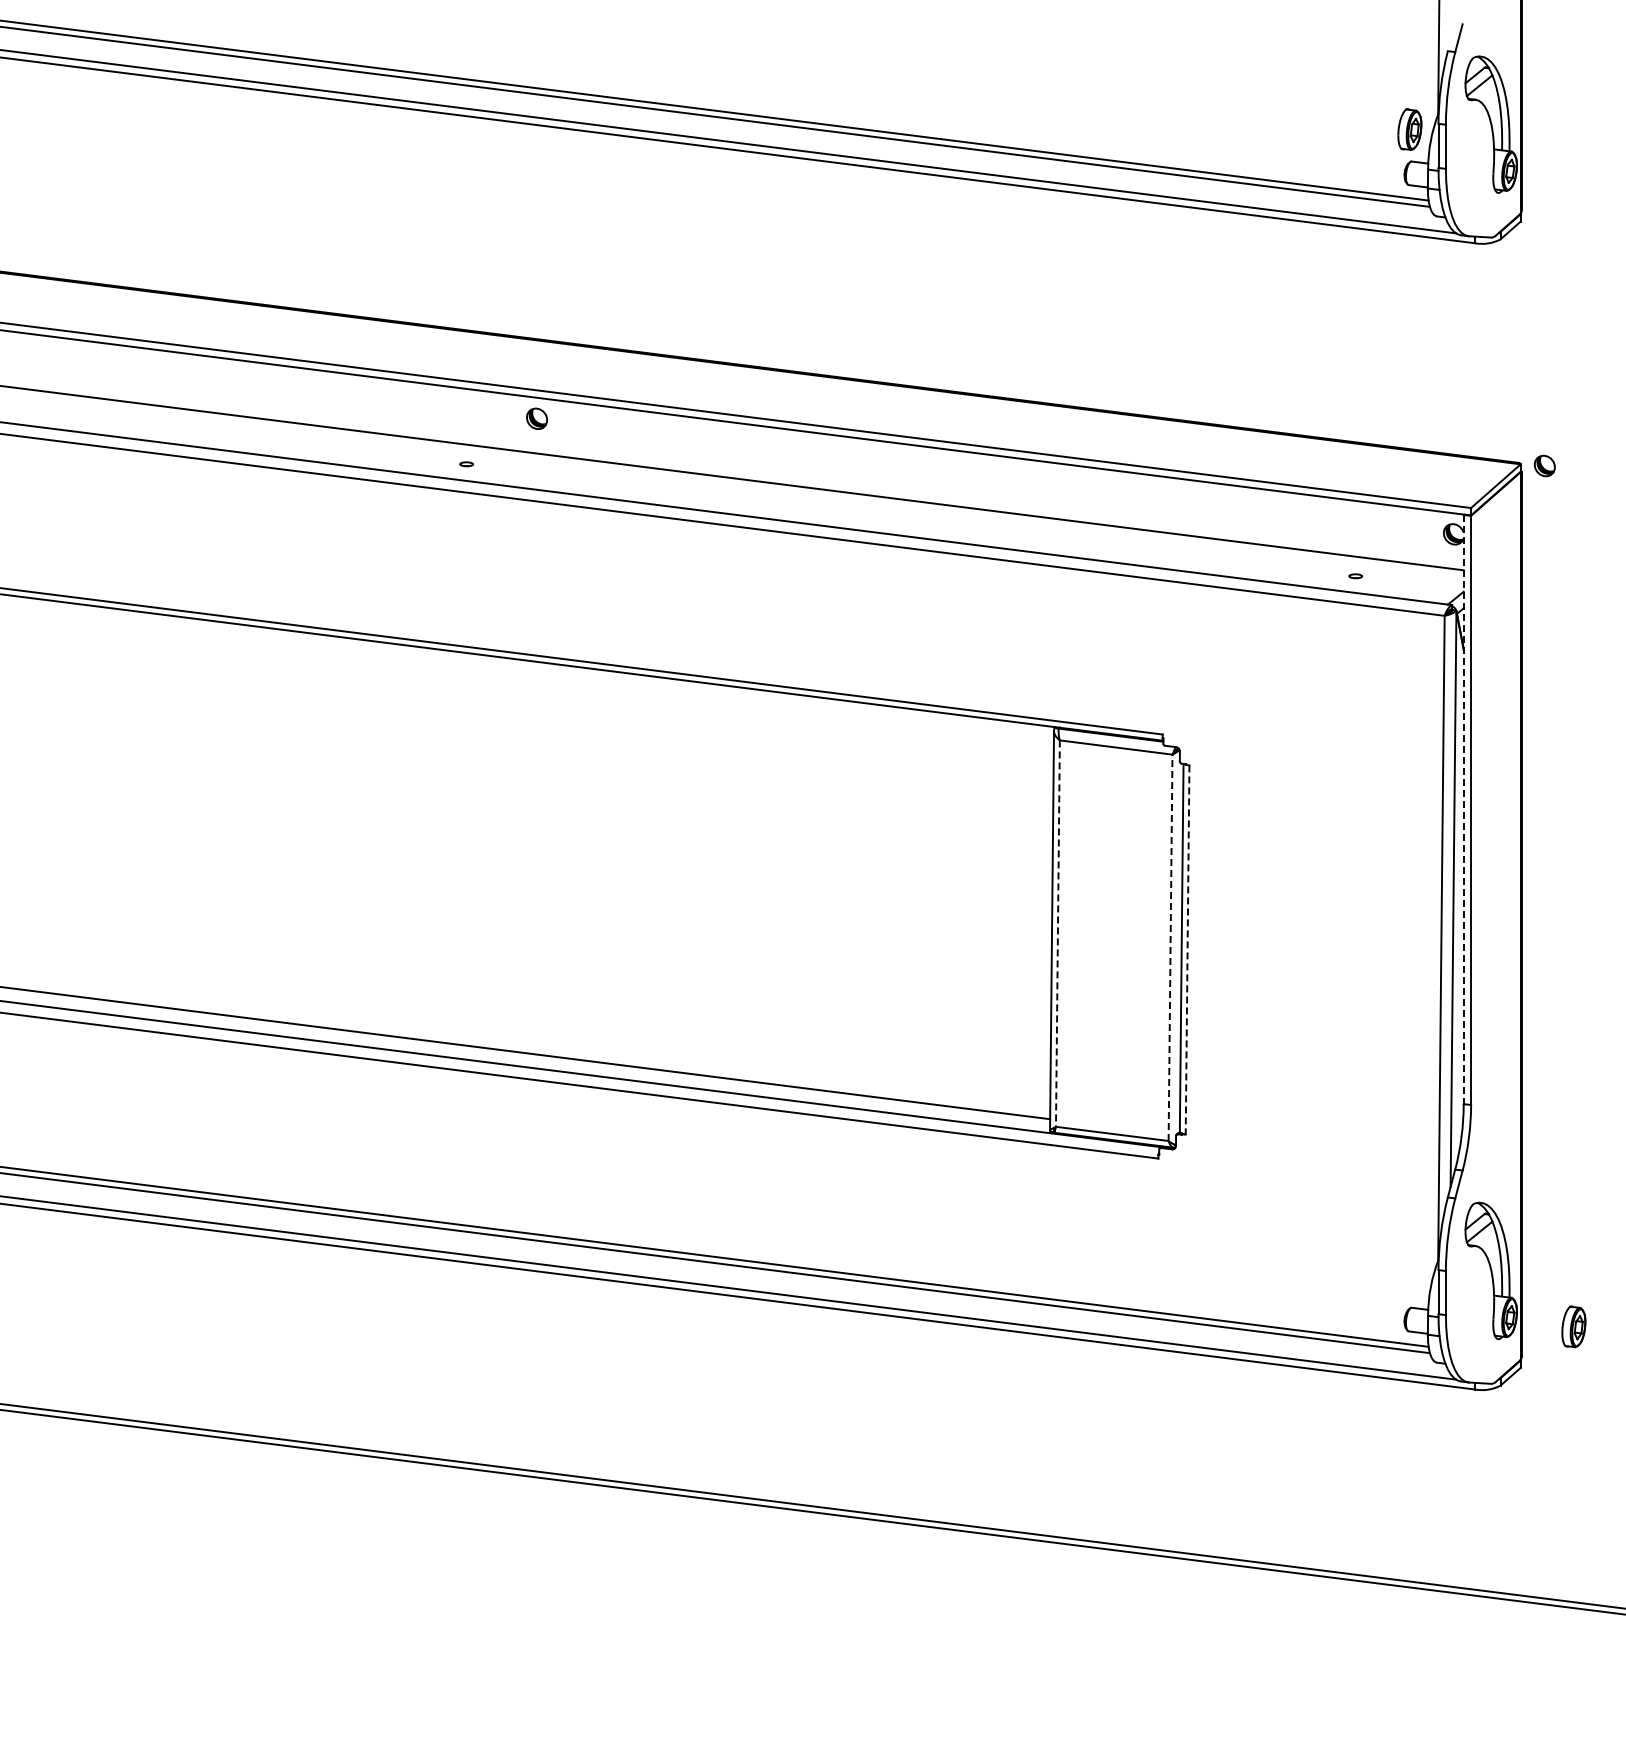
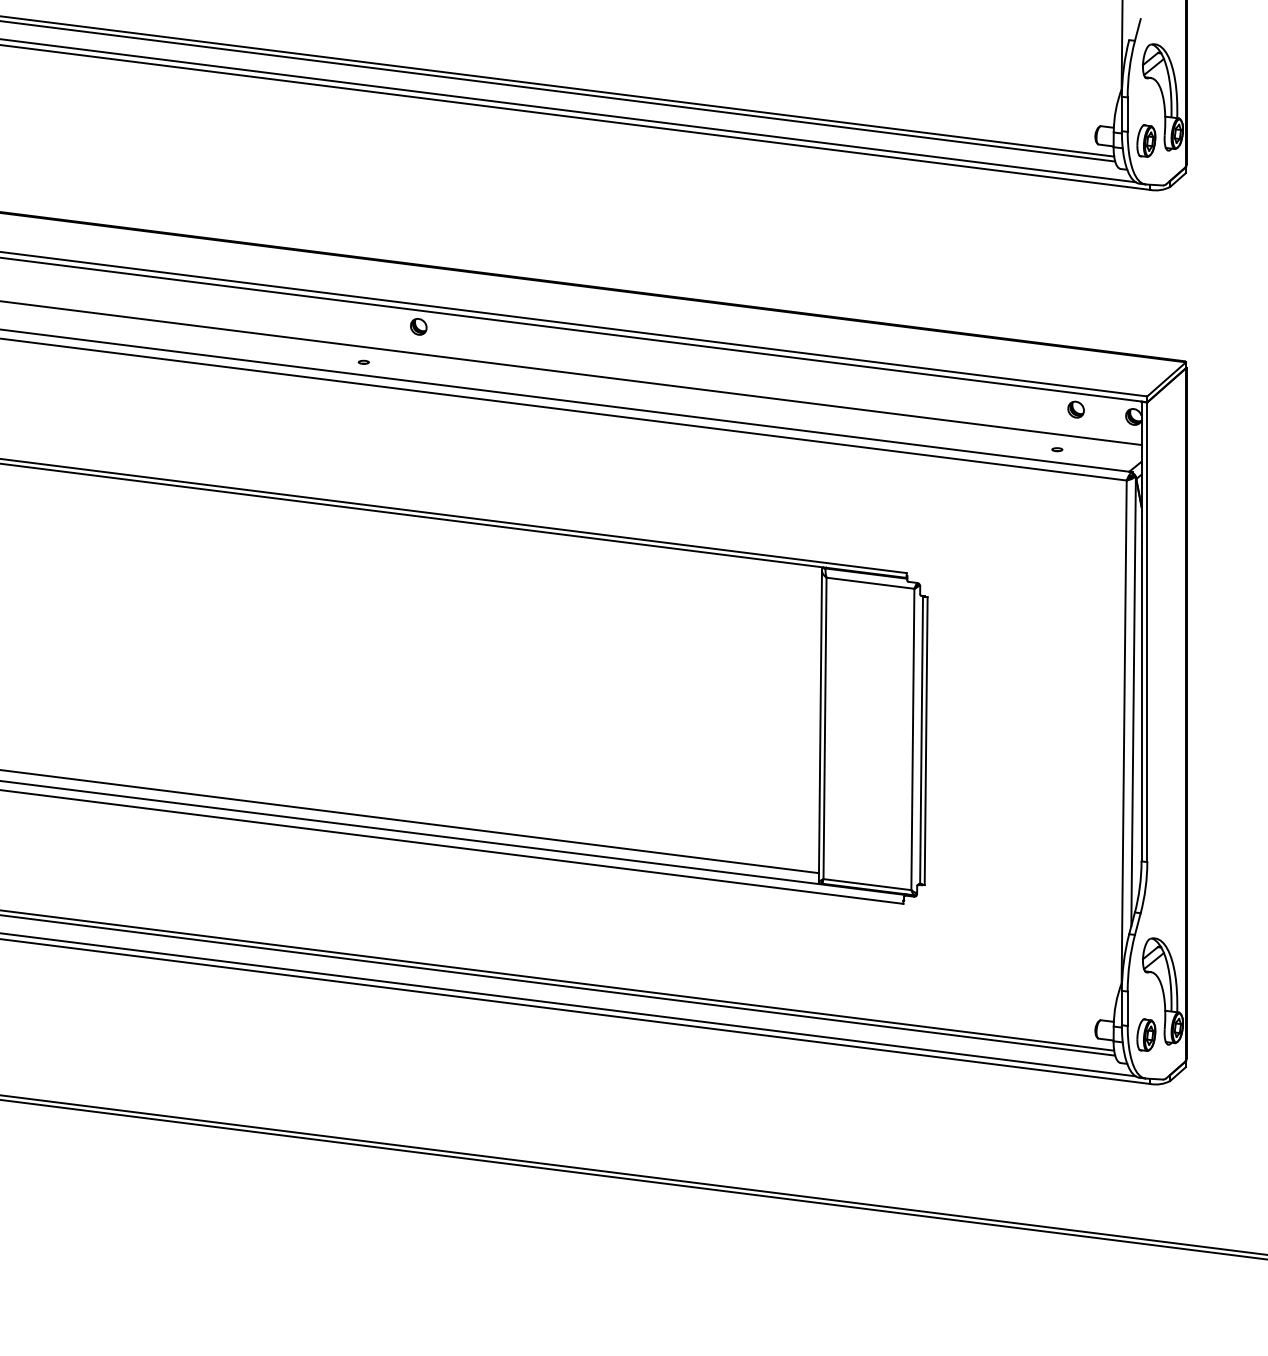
part: (1409, 129) -> (1146, 140), moved
part: (1544, 465) -> (1075, 409), moved
line: (1463, 809) -> (1141, 631), dashed -> solid
line: (1057, 934) -> (824, 729), dashed -> solid
line: (1170, 947) -> (912, 739), dashed -> solid
line: (1187, 949) -> (926, 740), dashed -> solid
part: (1573, 1326) -> (1146, 1034), moved

